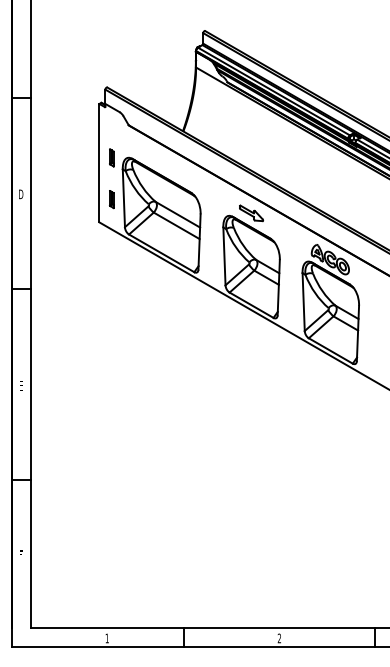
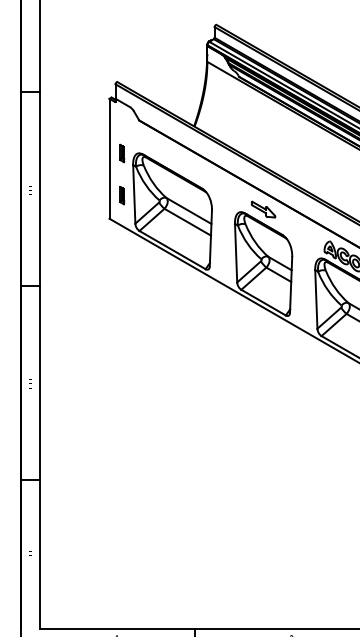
text: (21, 194) -> (30, 190), D -> E

